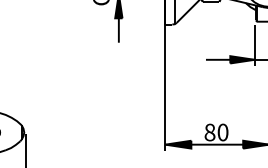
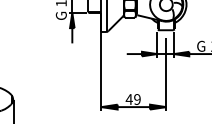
text: (215, 132) -> (132, 99), 80 -> 49

